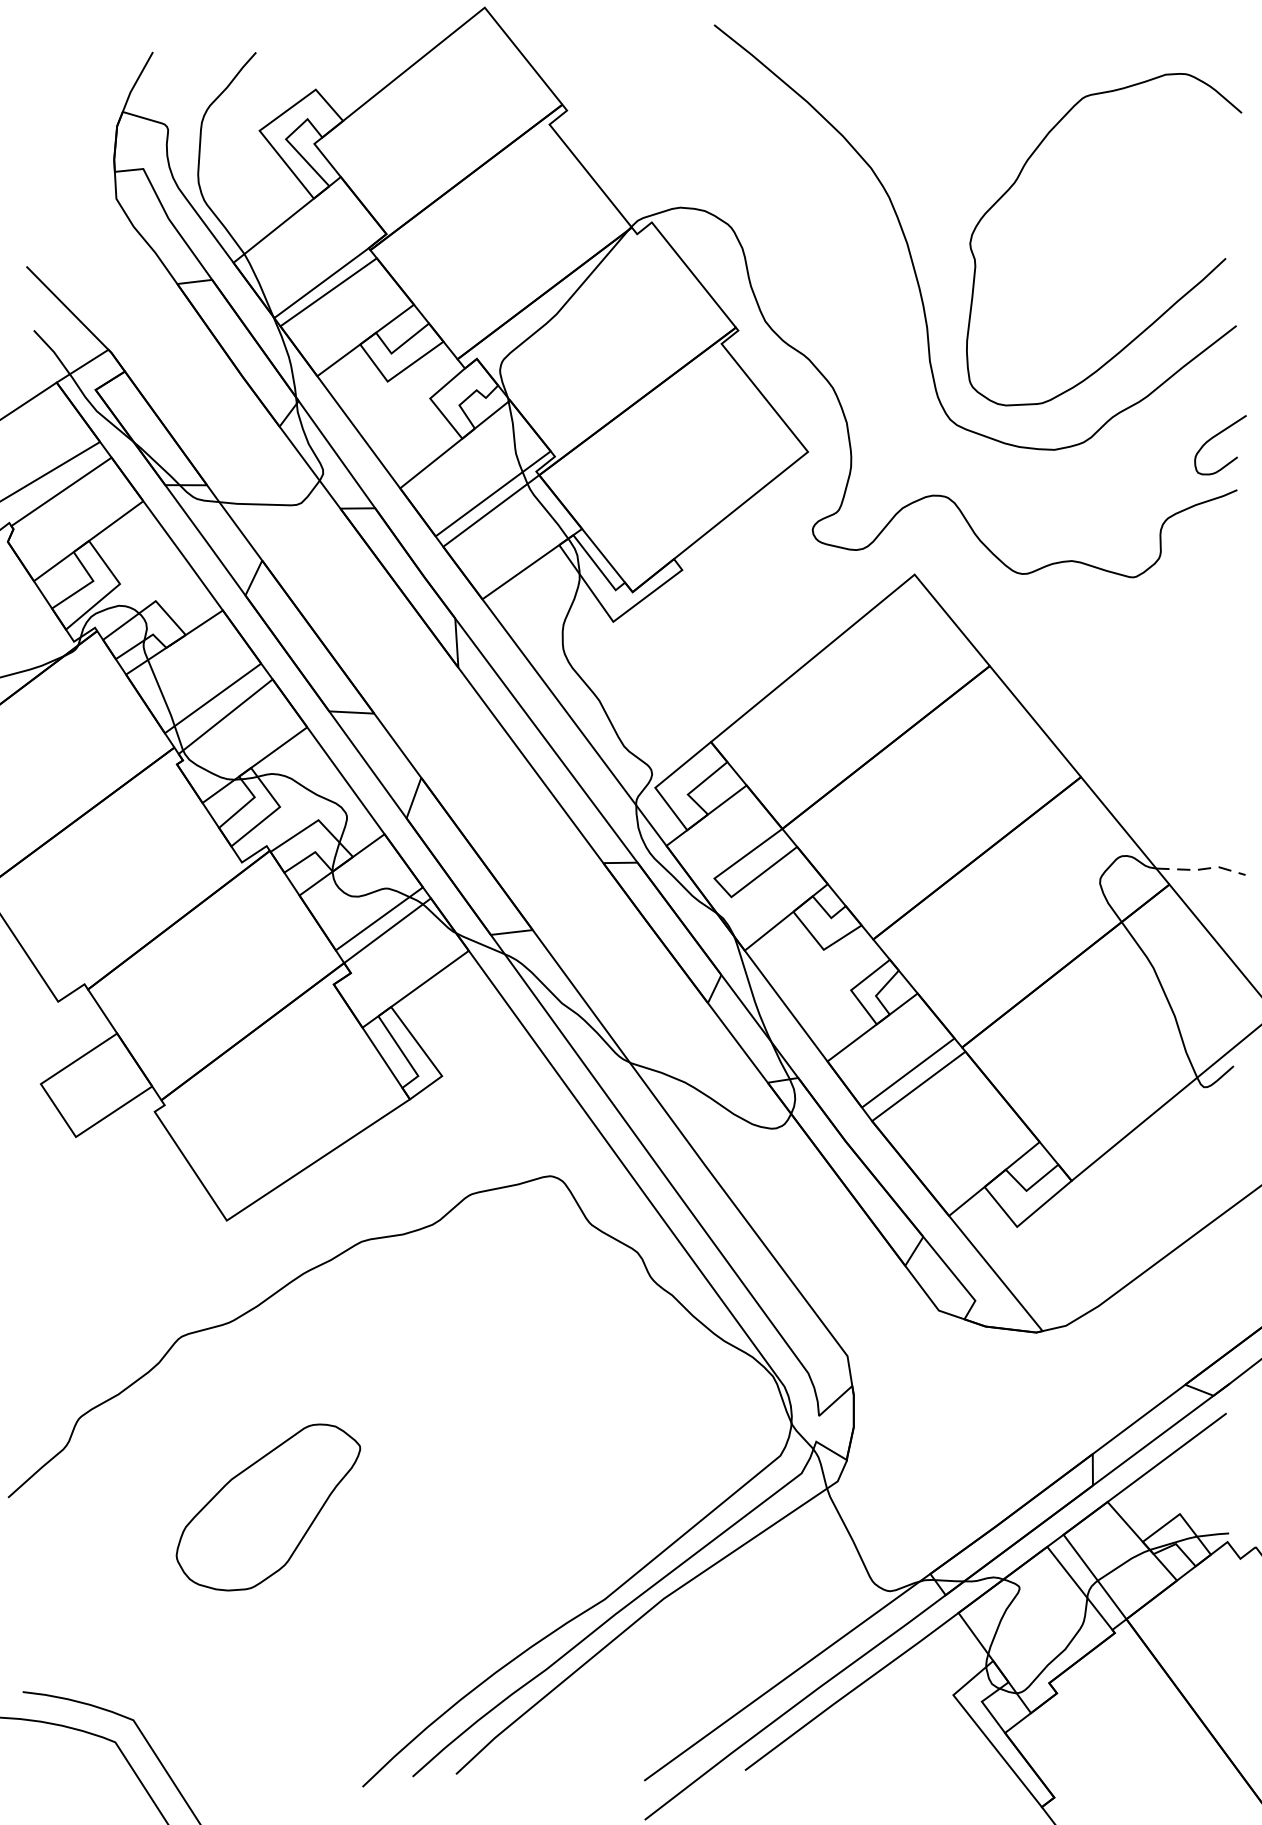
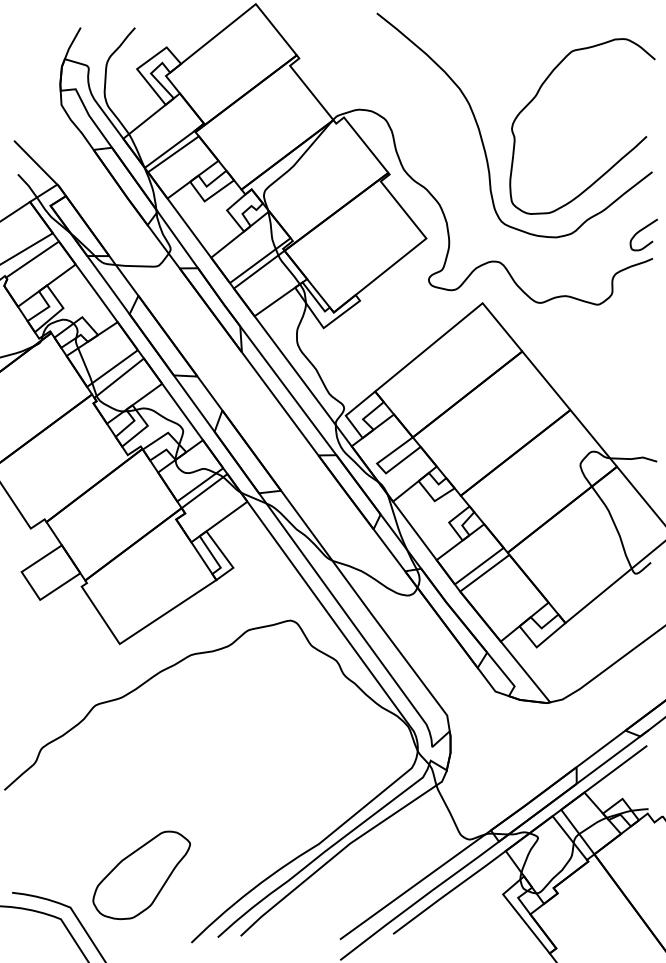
line: (1202, 868) -> (634, 458), dashed -> solid
part: (268, 1507) -> (141, 875), moved

